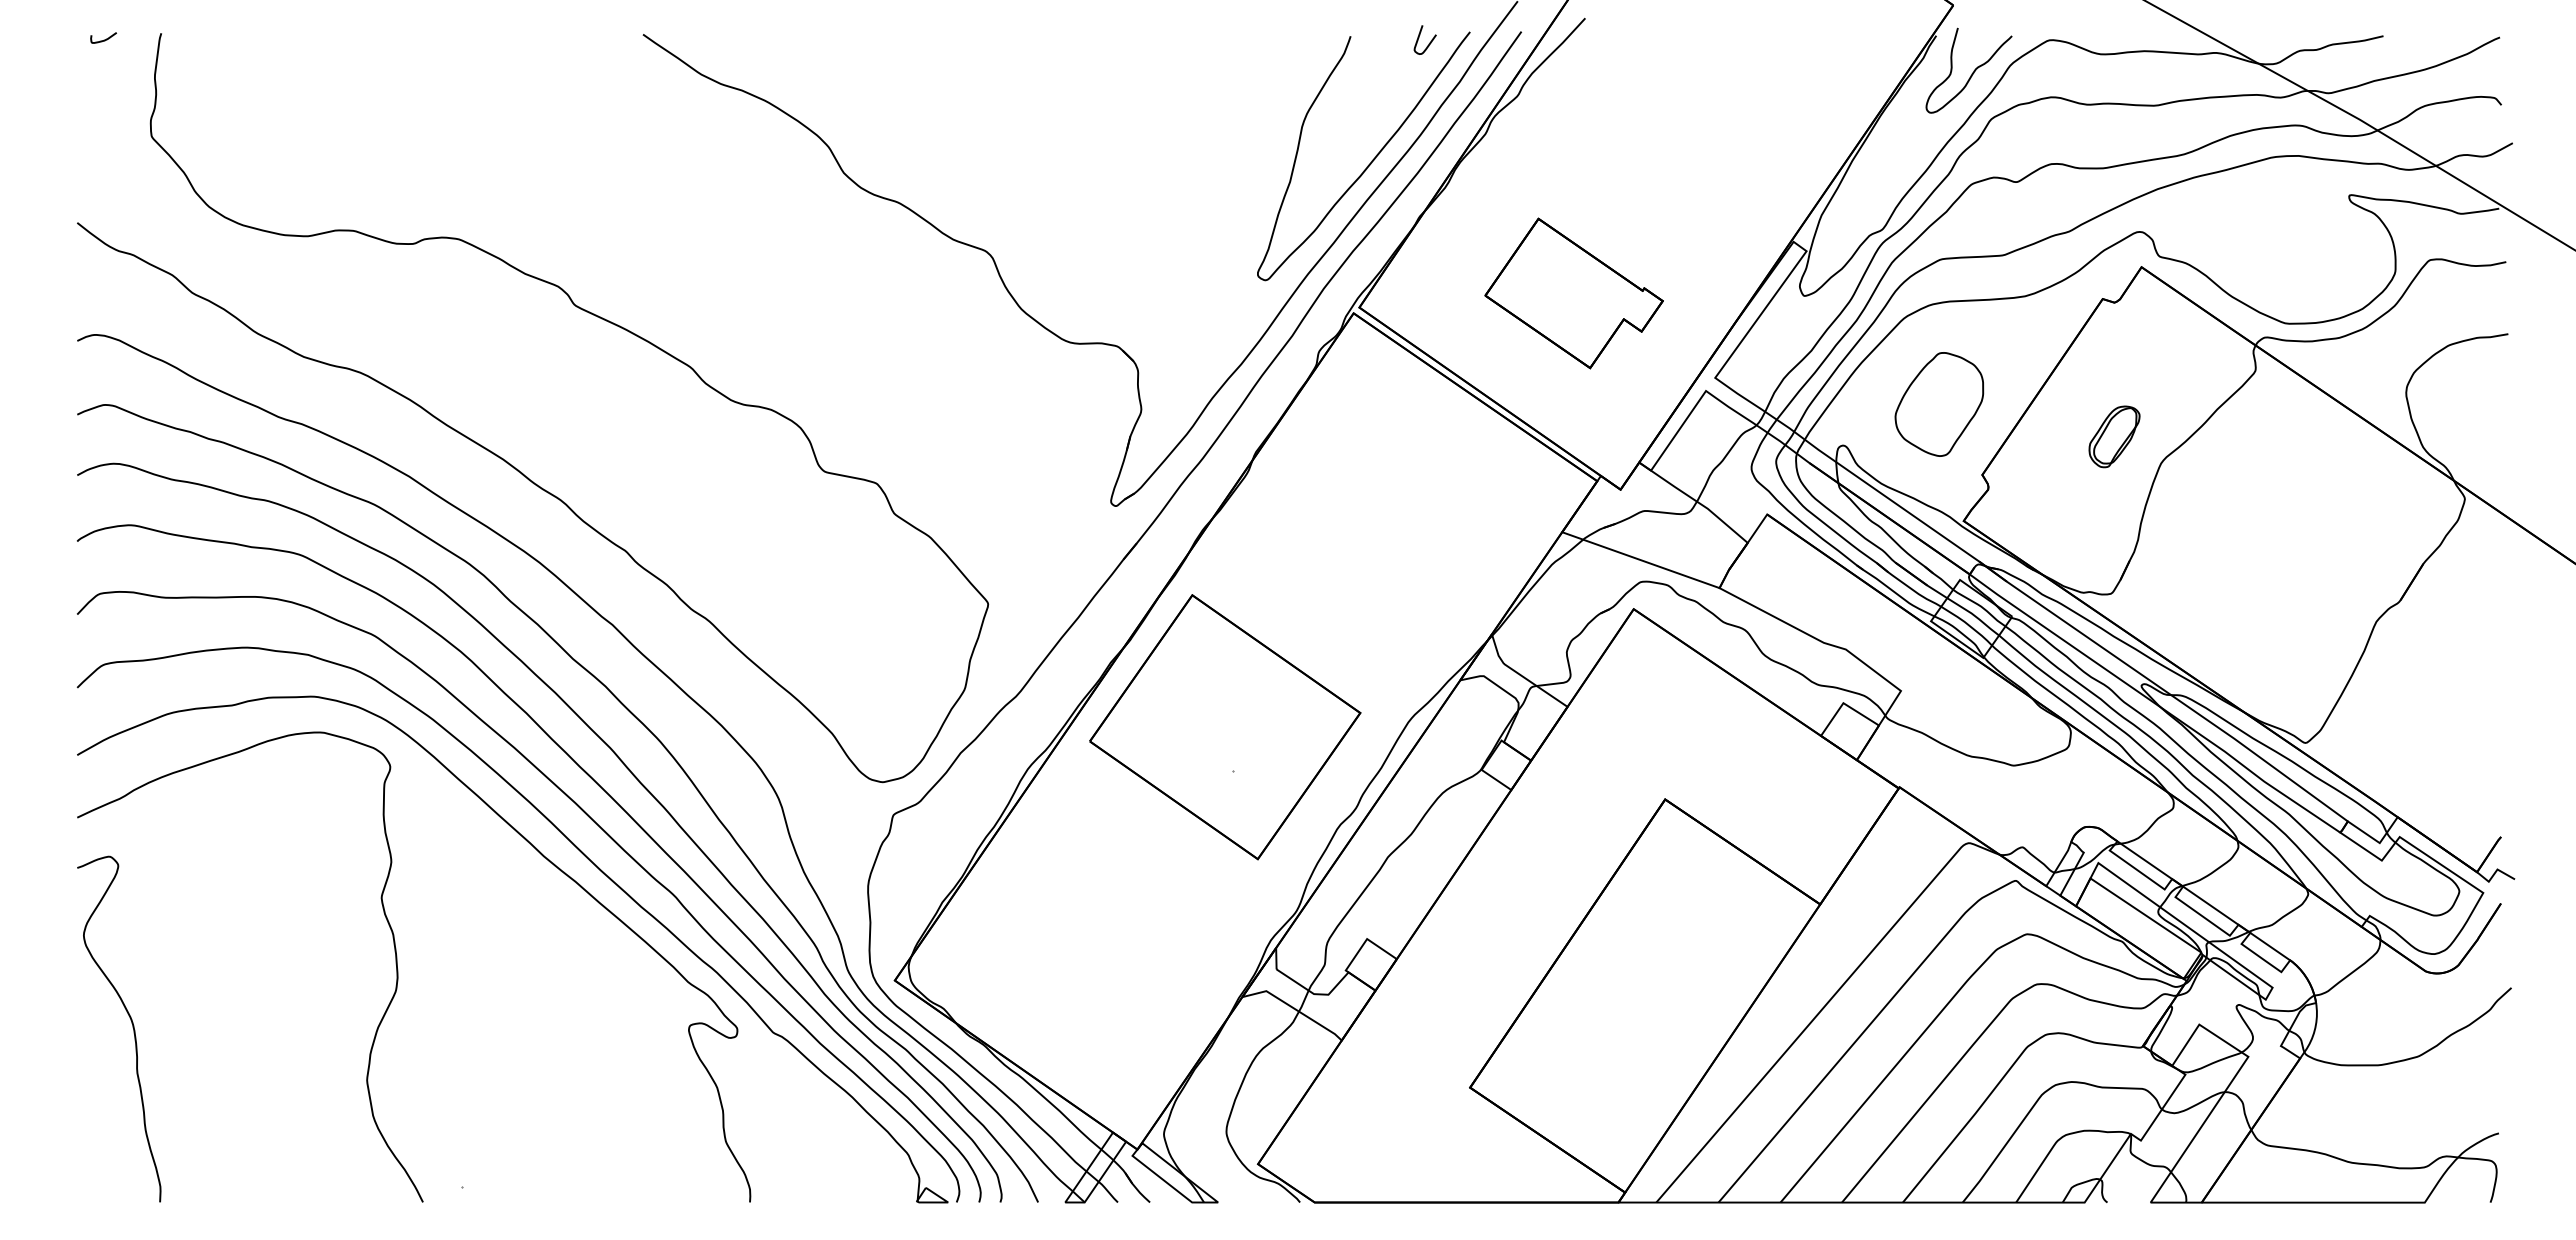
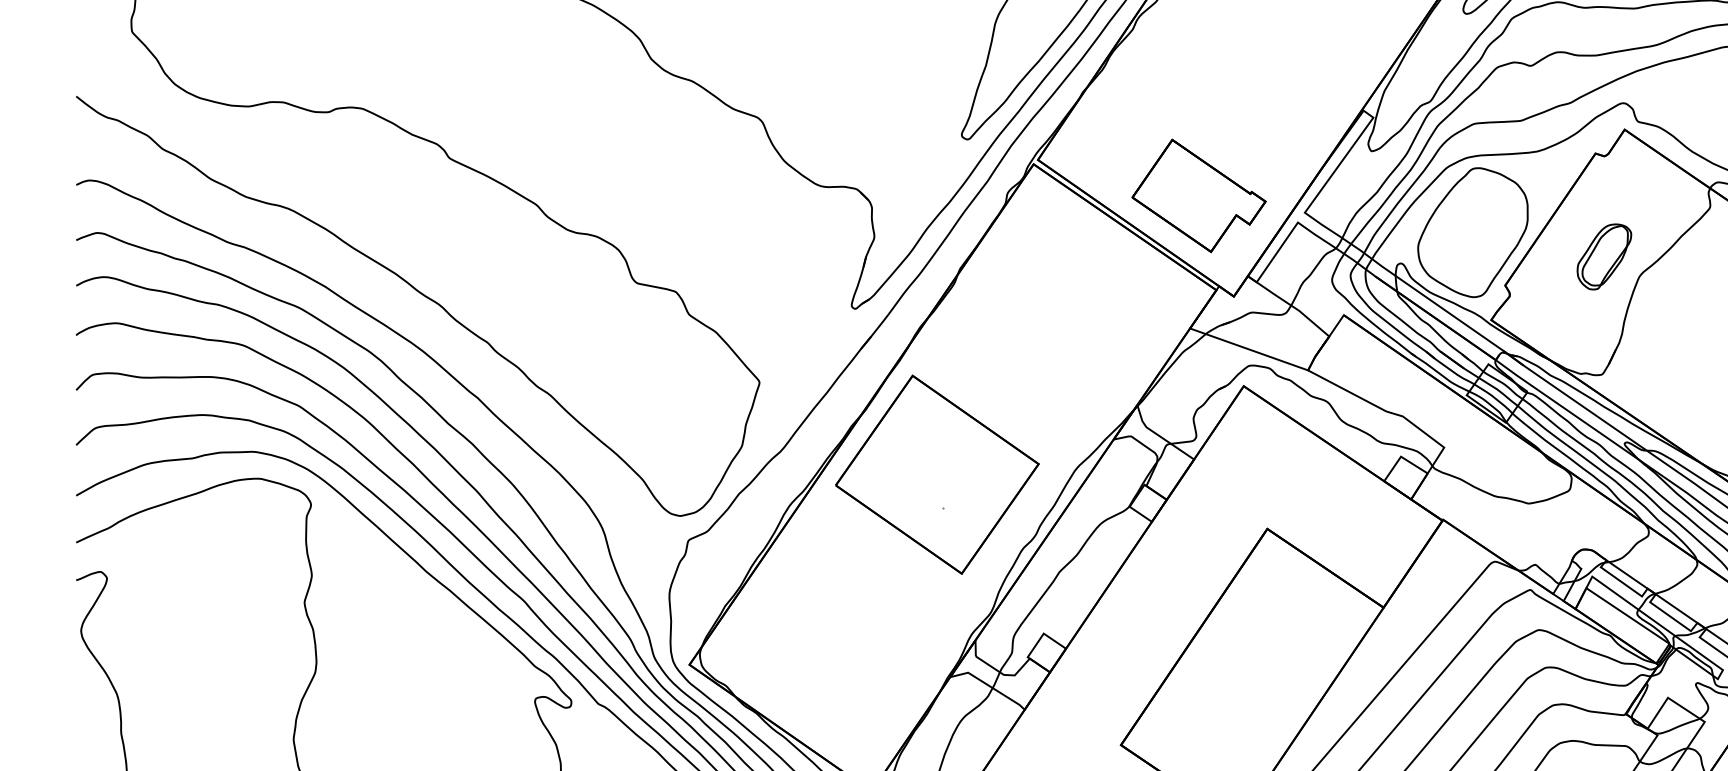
part: (1573, 293) -> (1198, 195), moved
part: (1939, 404) -> (1473, 232), size x1.67
part: (2114, 436) -> (1604, 256), size x1.43

